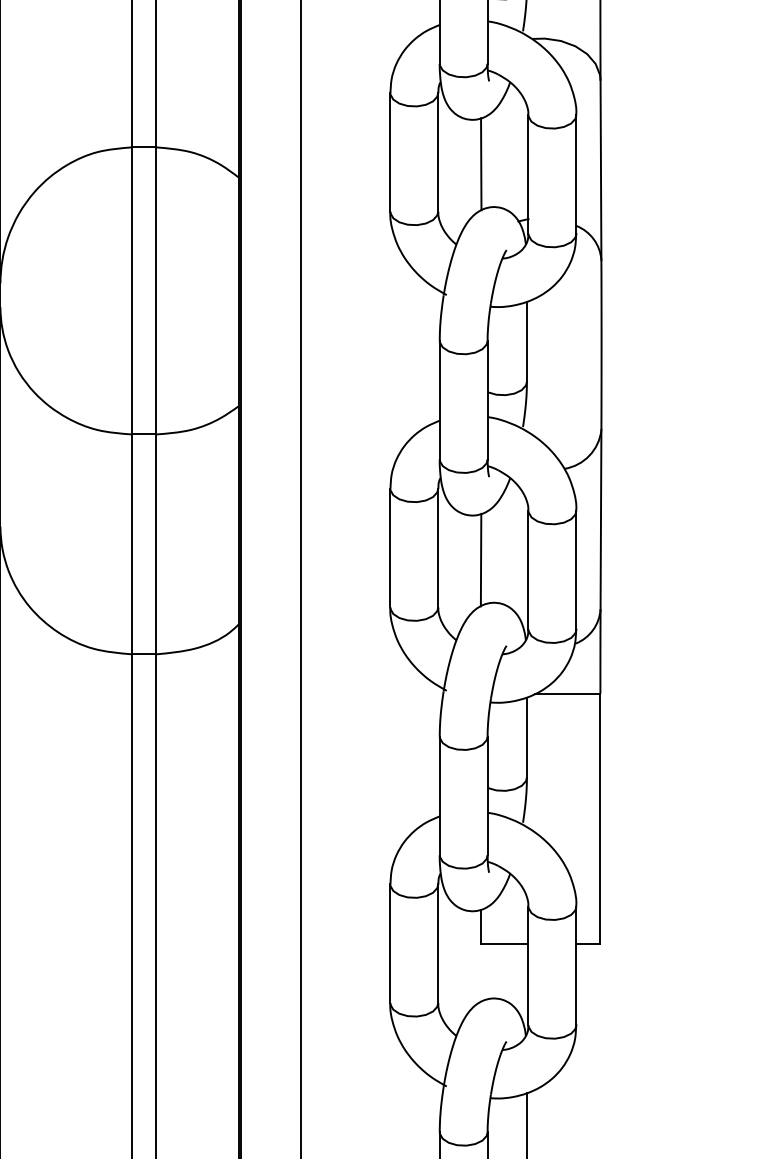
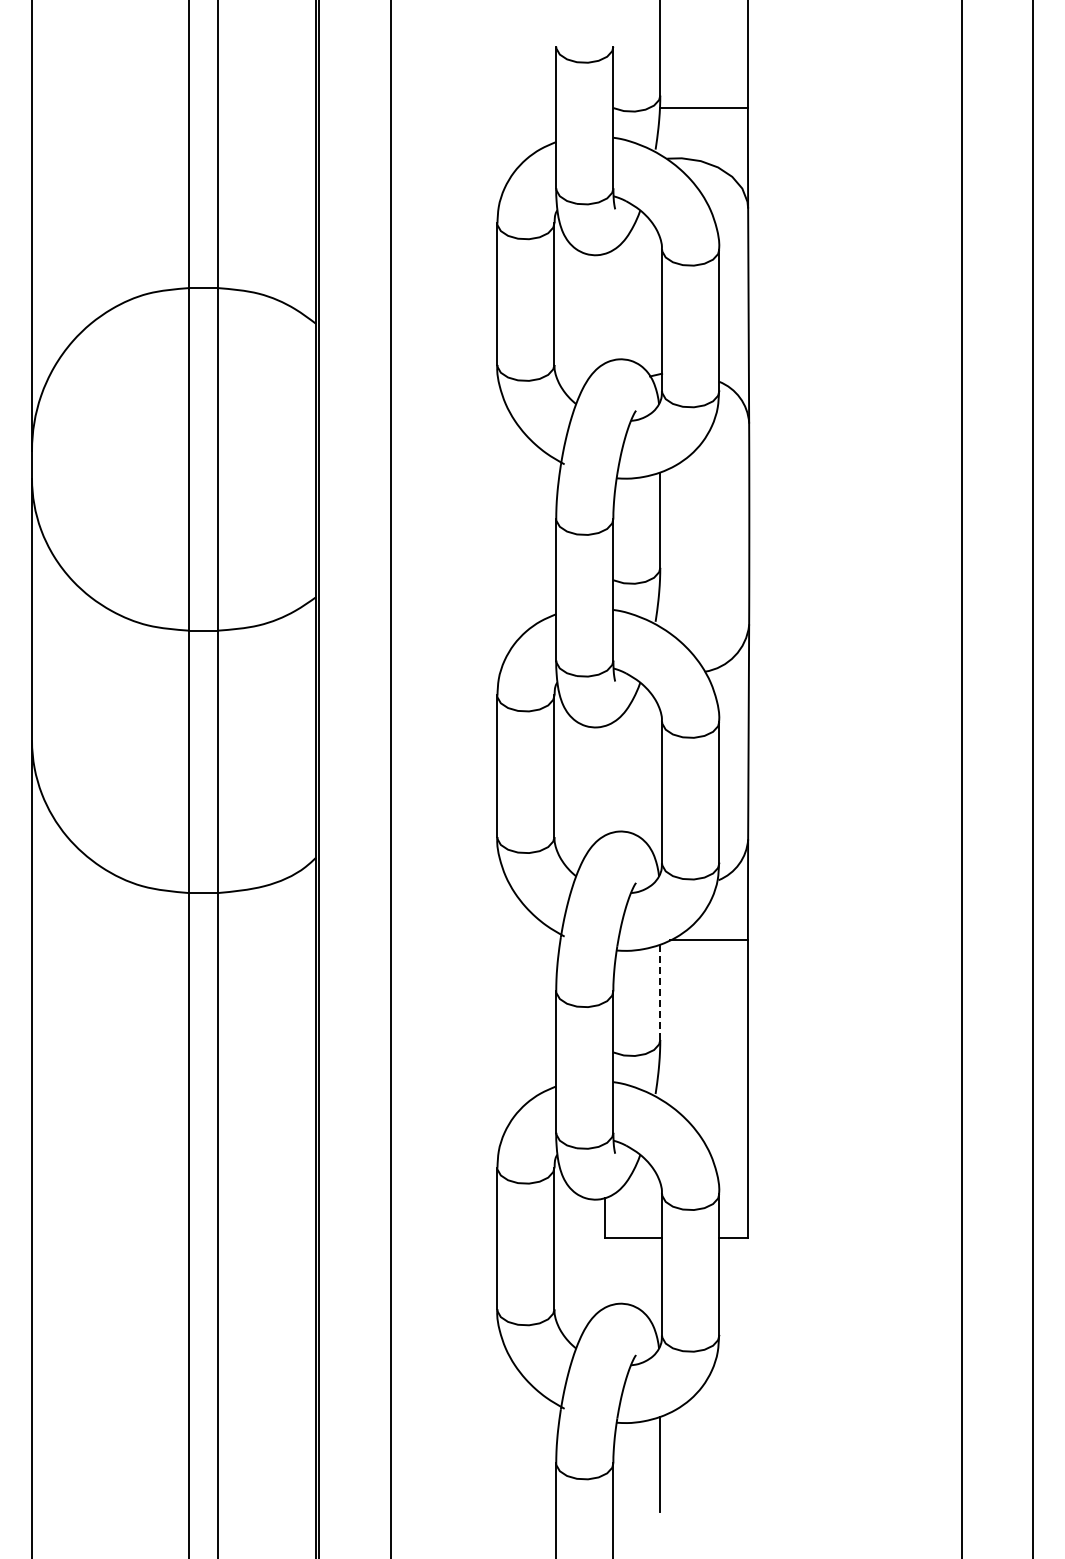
line: (481, 164) -> (605, 308), removed
line: (481, 560) -> (605, 780), removed
line: (527, 737) -> (660, 992), solid -> dashed

